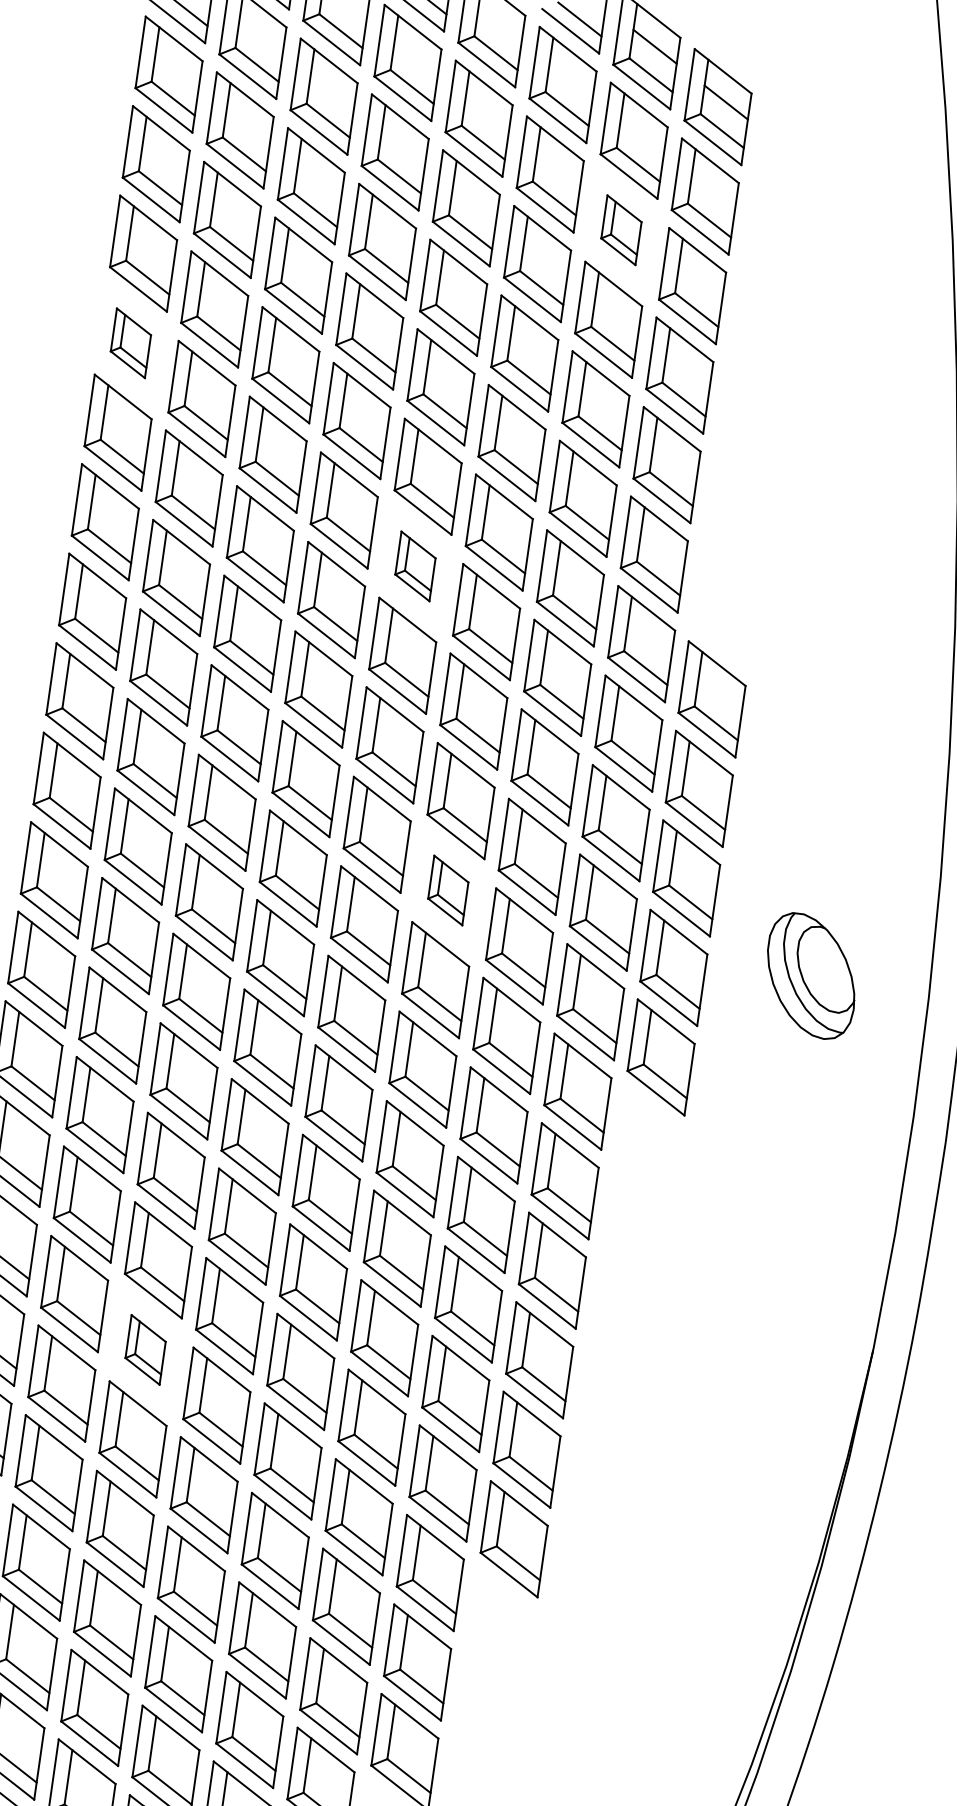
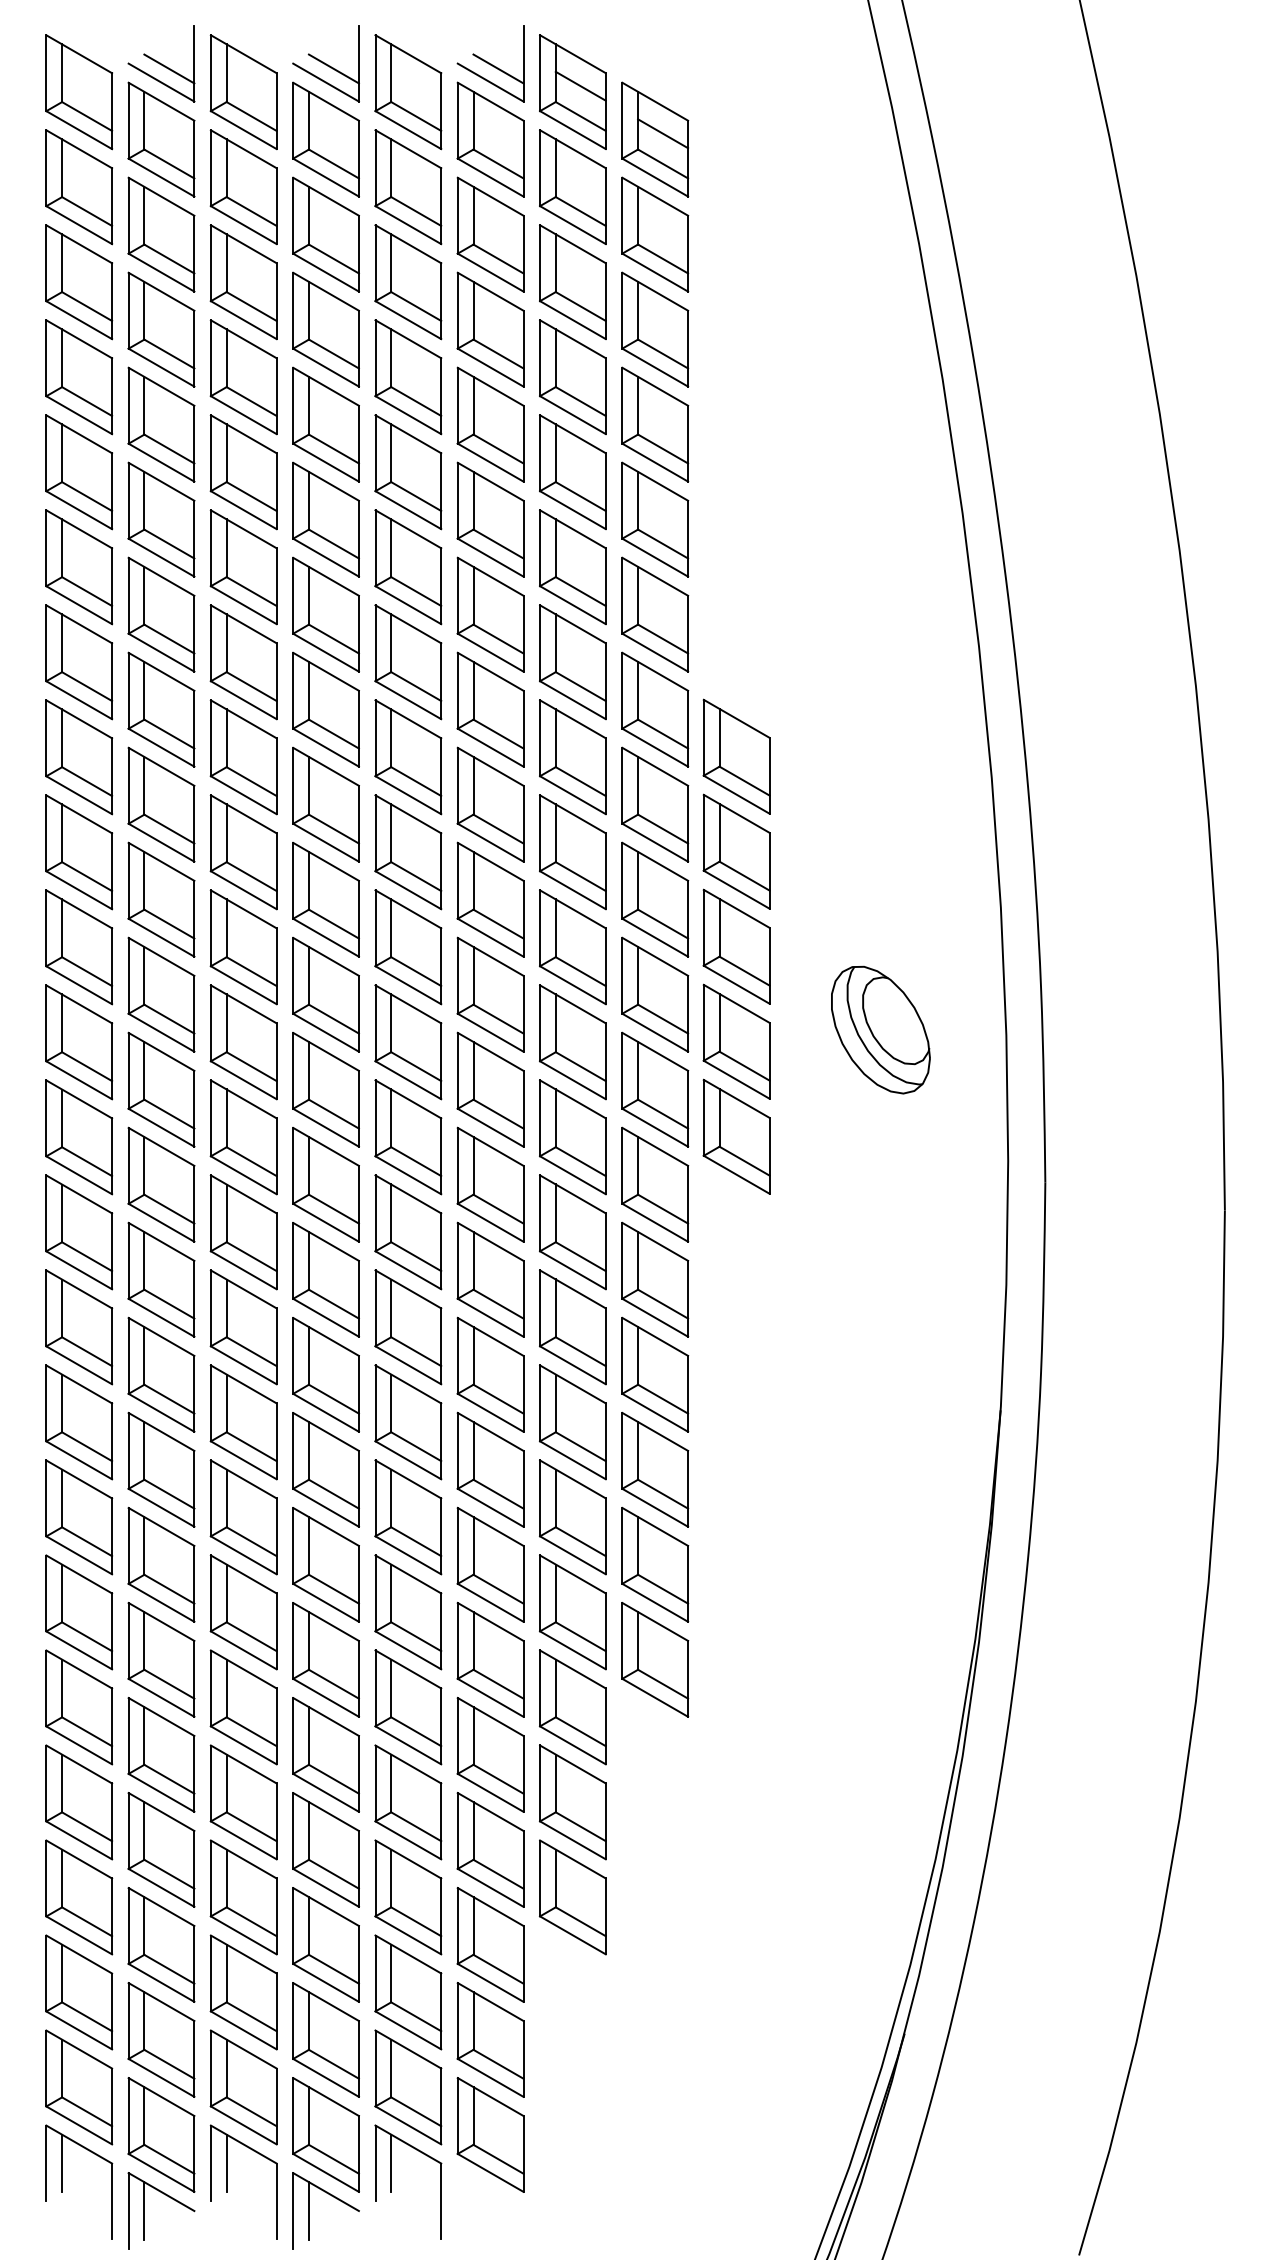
part: (621, 229) -> (572, 281), size x1.67
part: (131, 343) -> (79, 472), size x1.67
part: (415, 566) -> (408, 662), size x1.67
part: (448, 890) -> (490, 994), size x1.67
part: (145, 1349) -> (243, 1517), size x1.67

